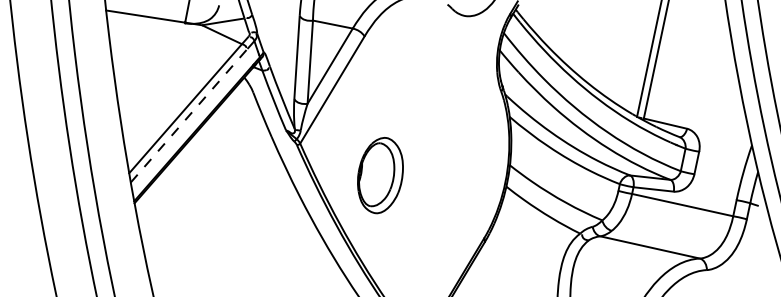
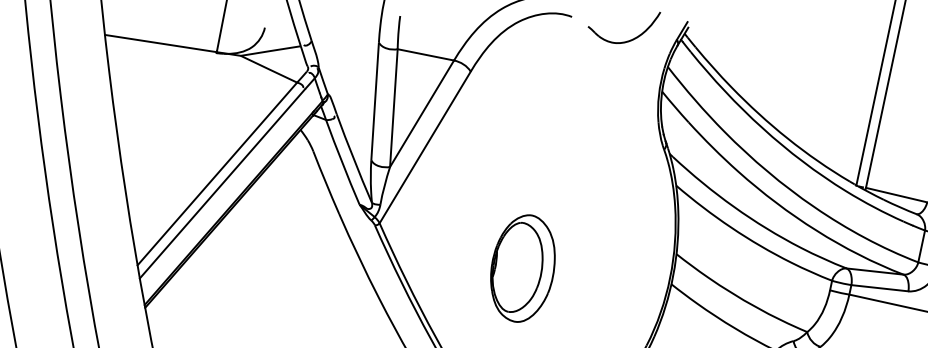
line: (189, 115) -> (222, 183), dashed -> solid
part: (380, 175) -> (522, 268), moved

